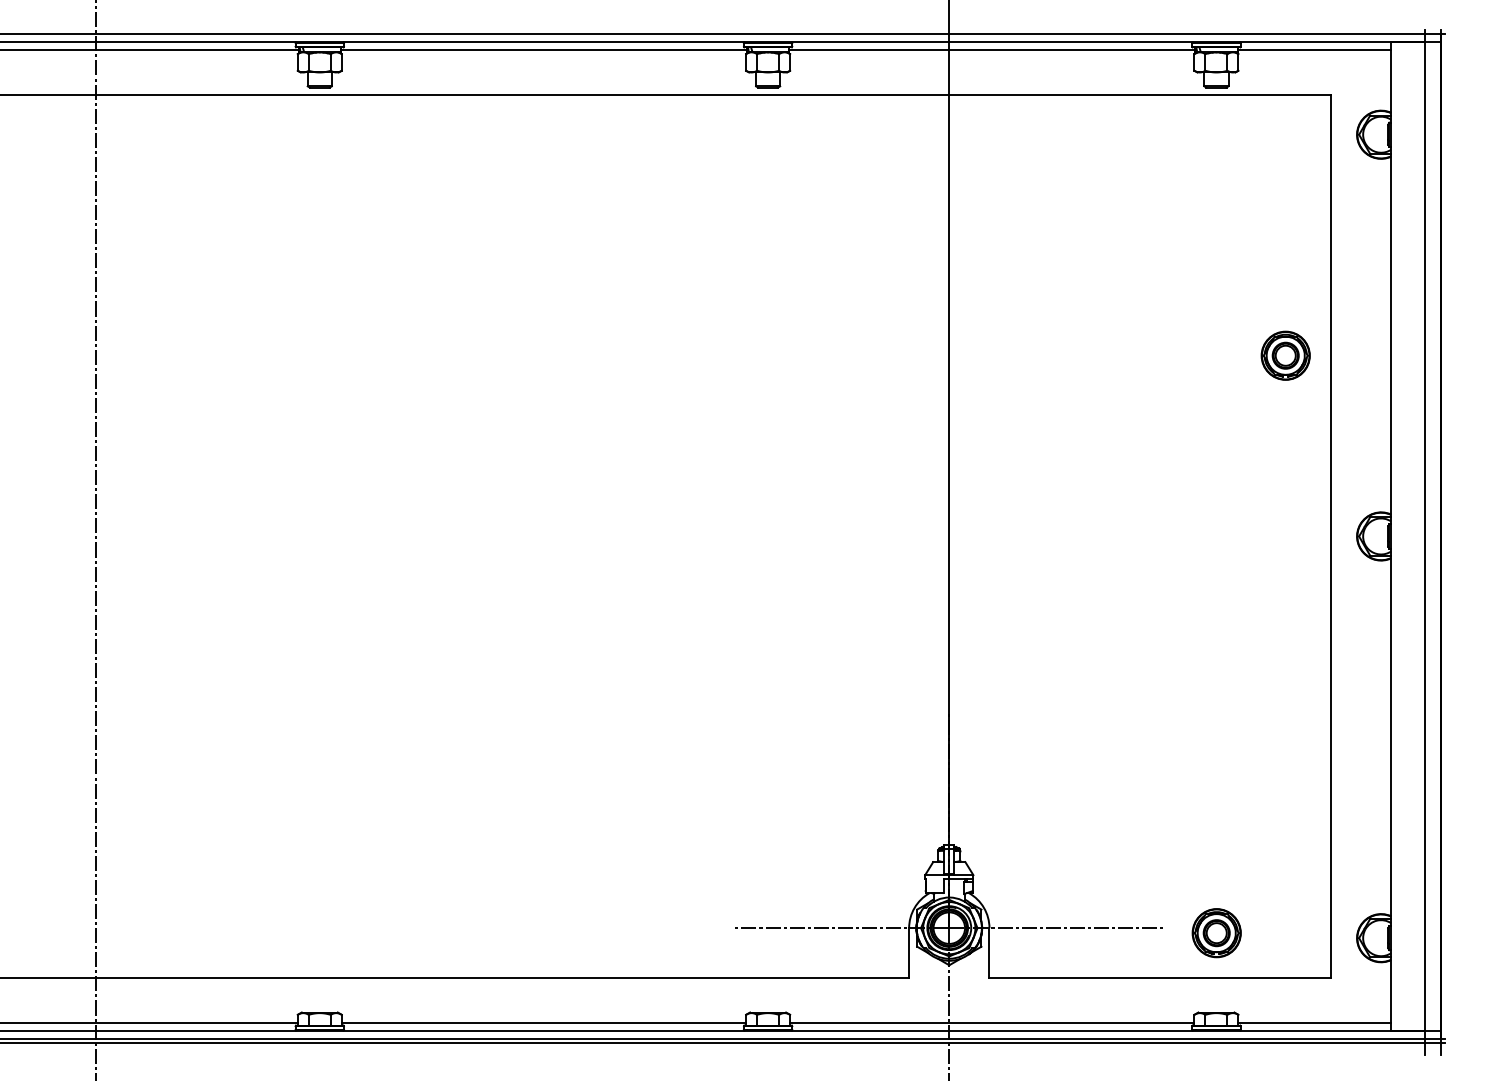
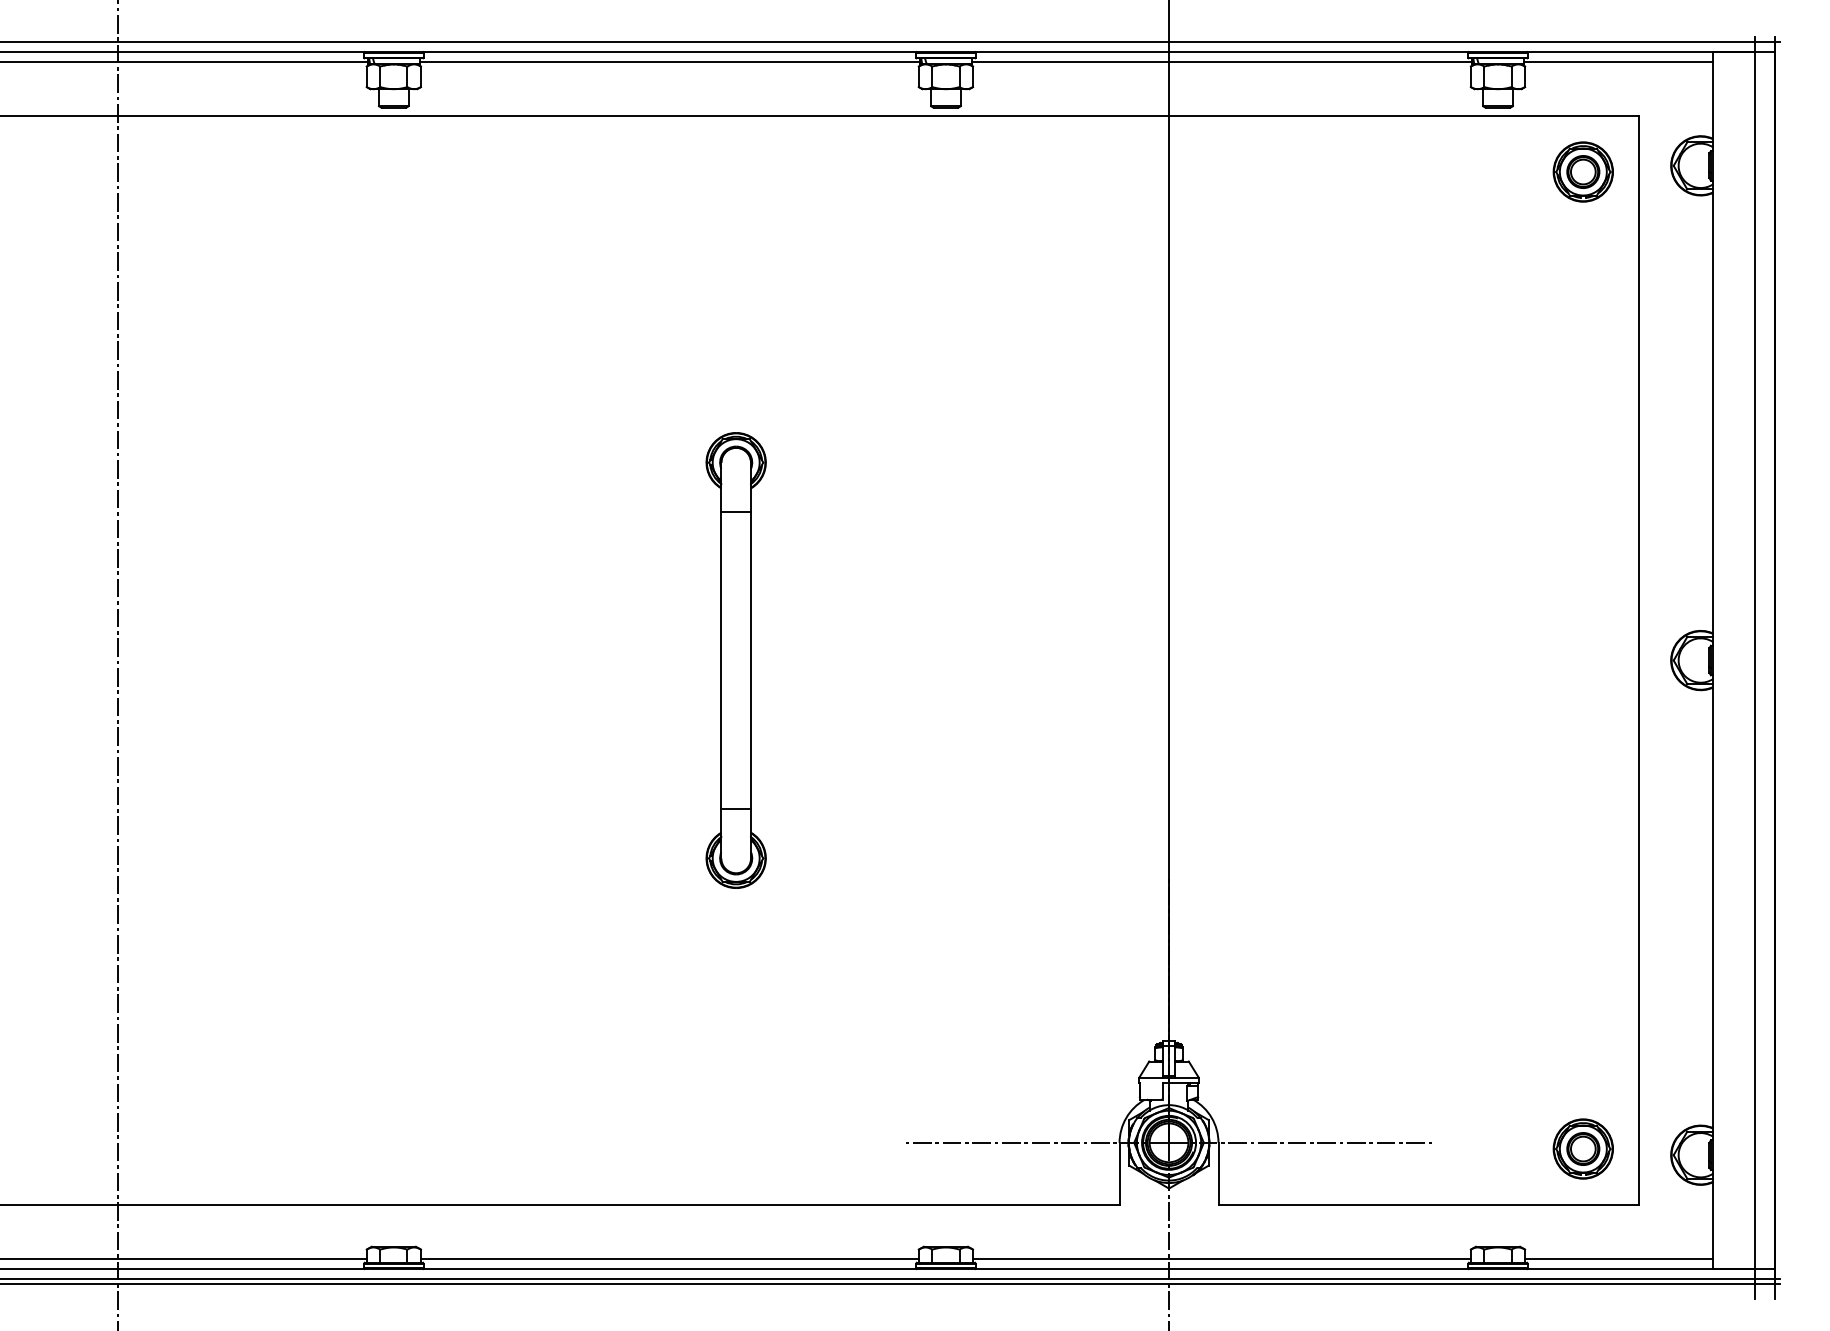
part: (1285, 355) -> (1583, 171), moved
part: (597, 536) -> (735, 660), added
part: (1216, 933) -> (1583, 1149), moved

